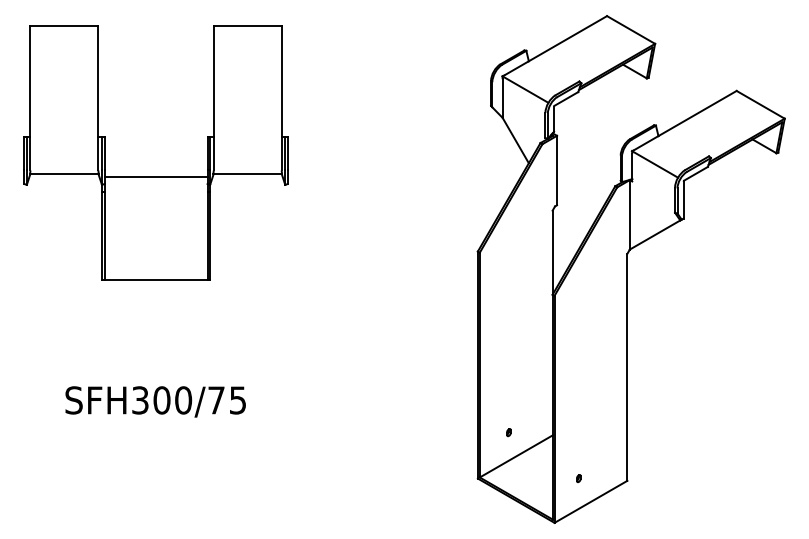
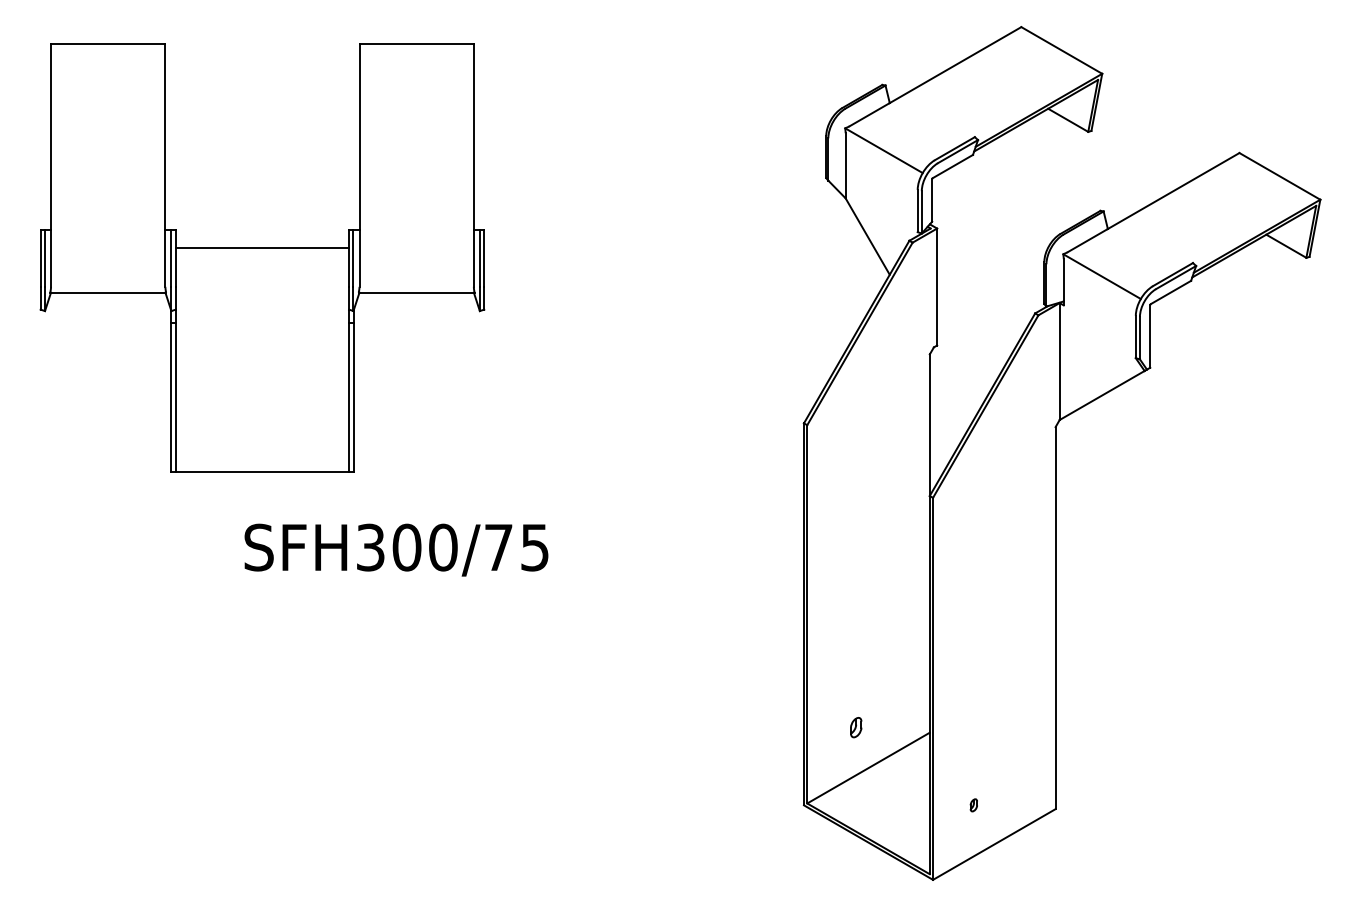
line: (155, 177) -> (261, 248), moved
text: (155, 401) -> (396, 549), moved
part: (508, 432) -> (855, 727), size x1.6

